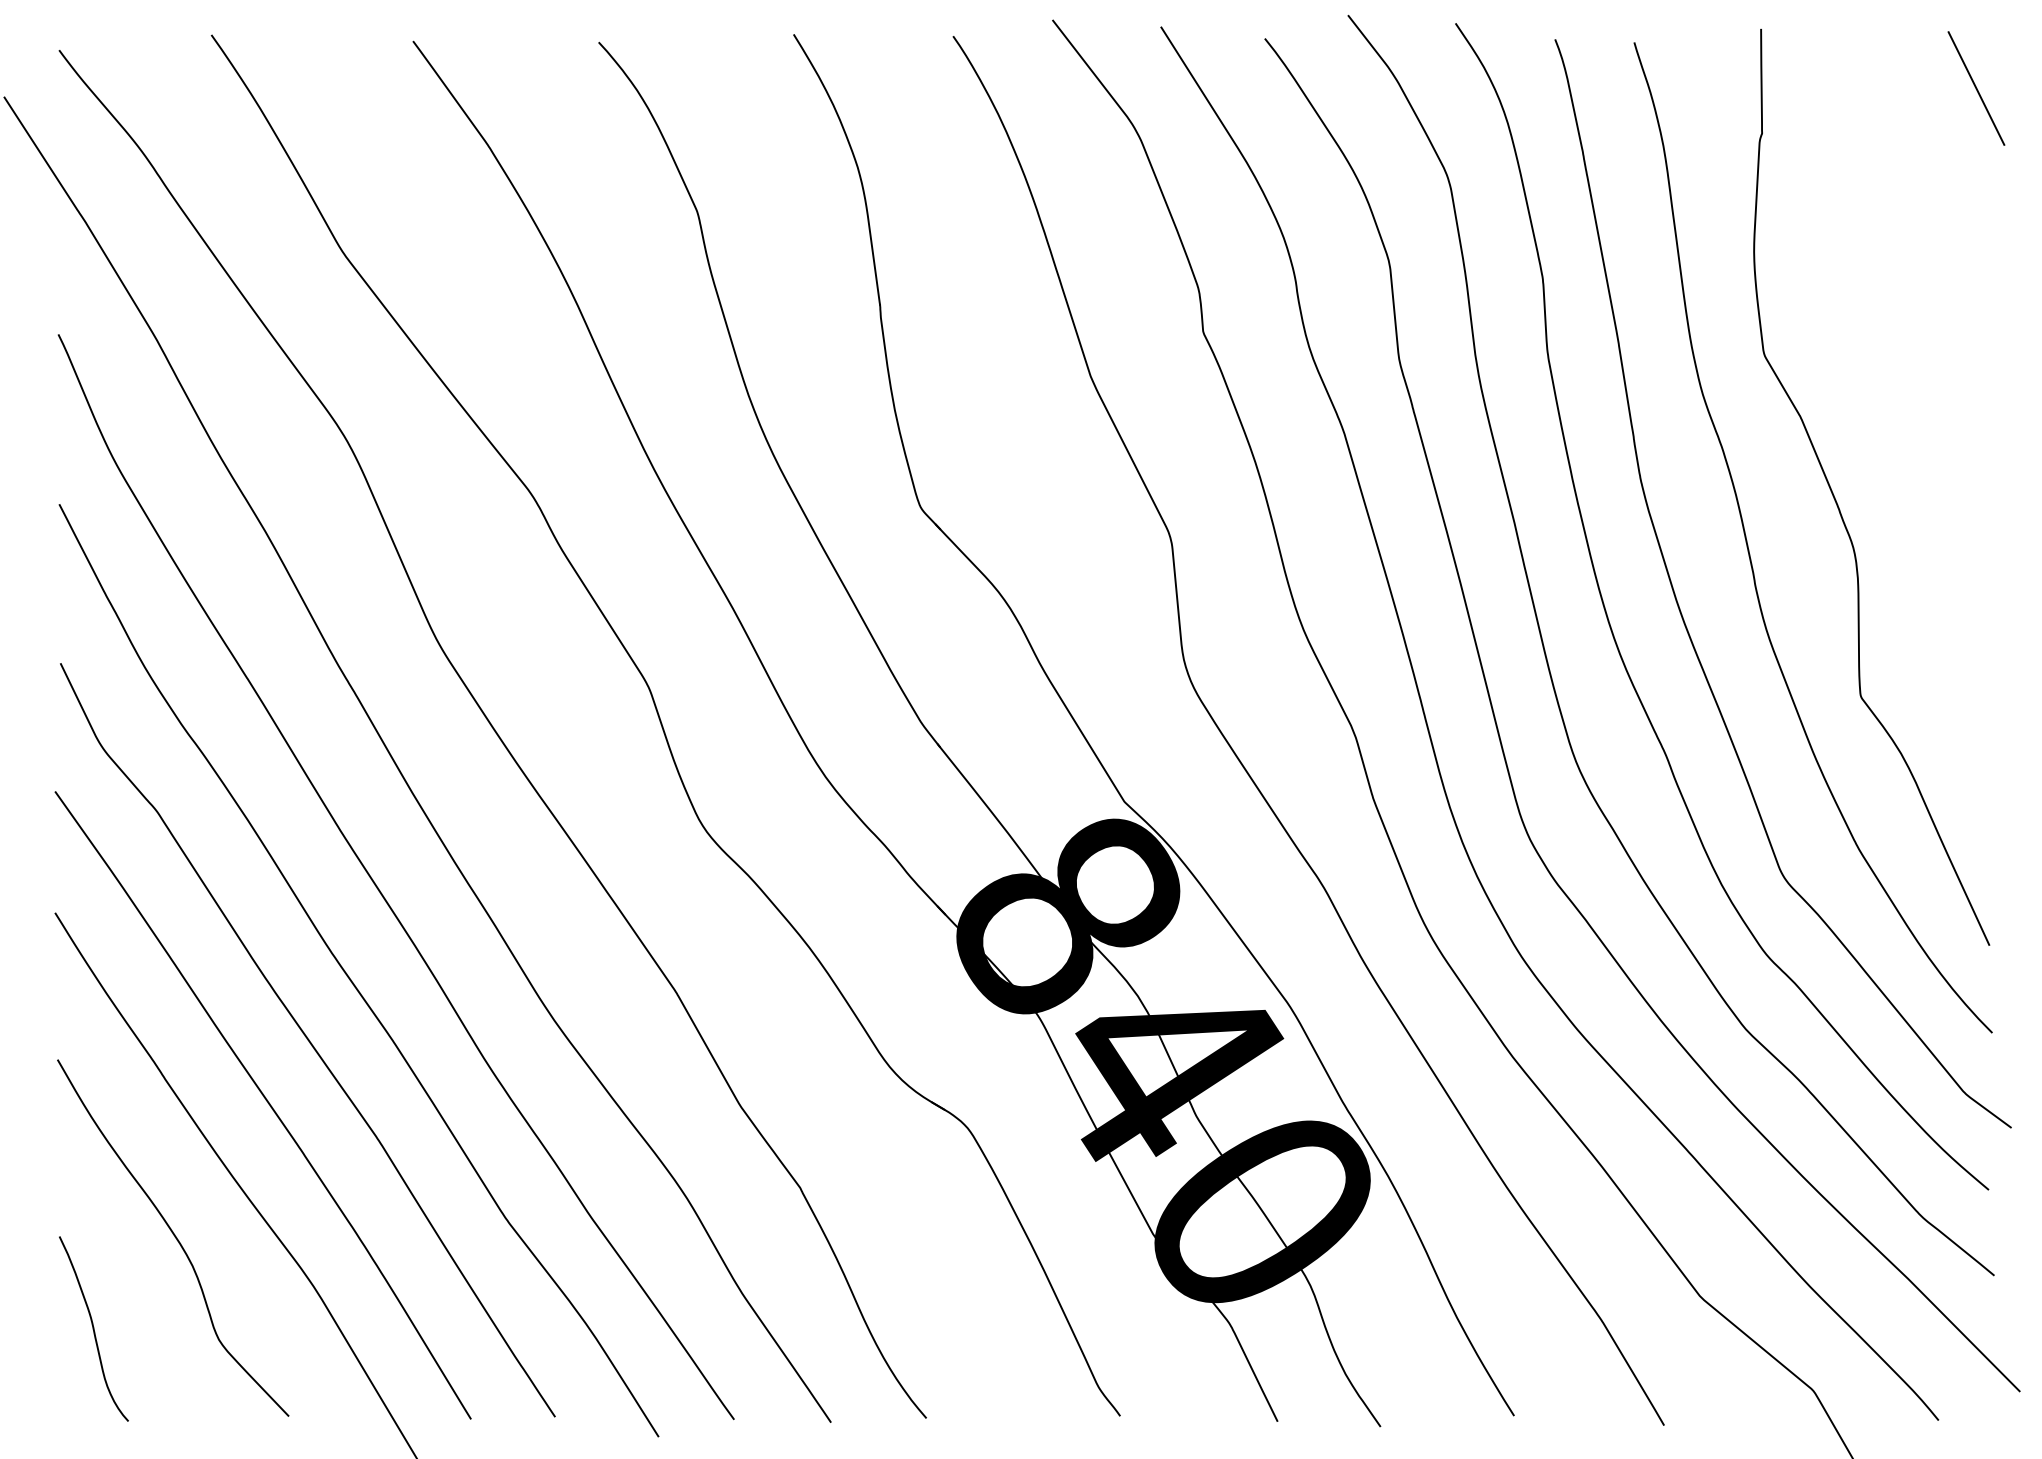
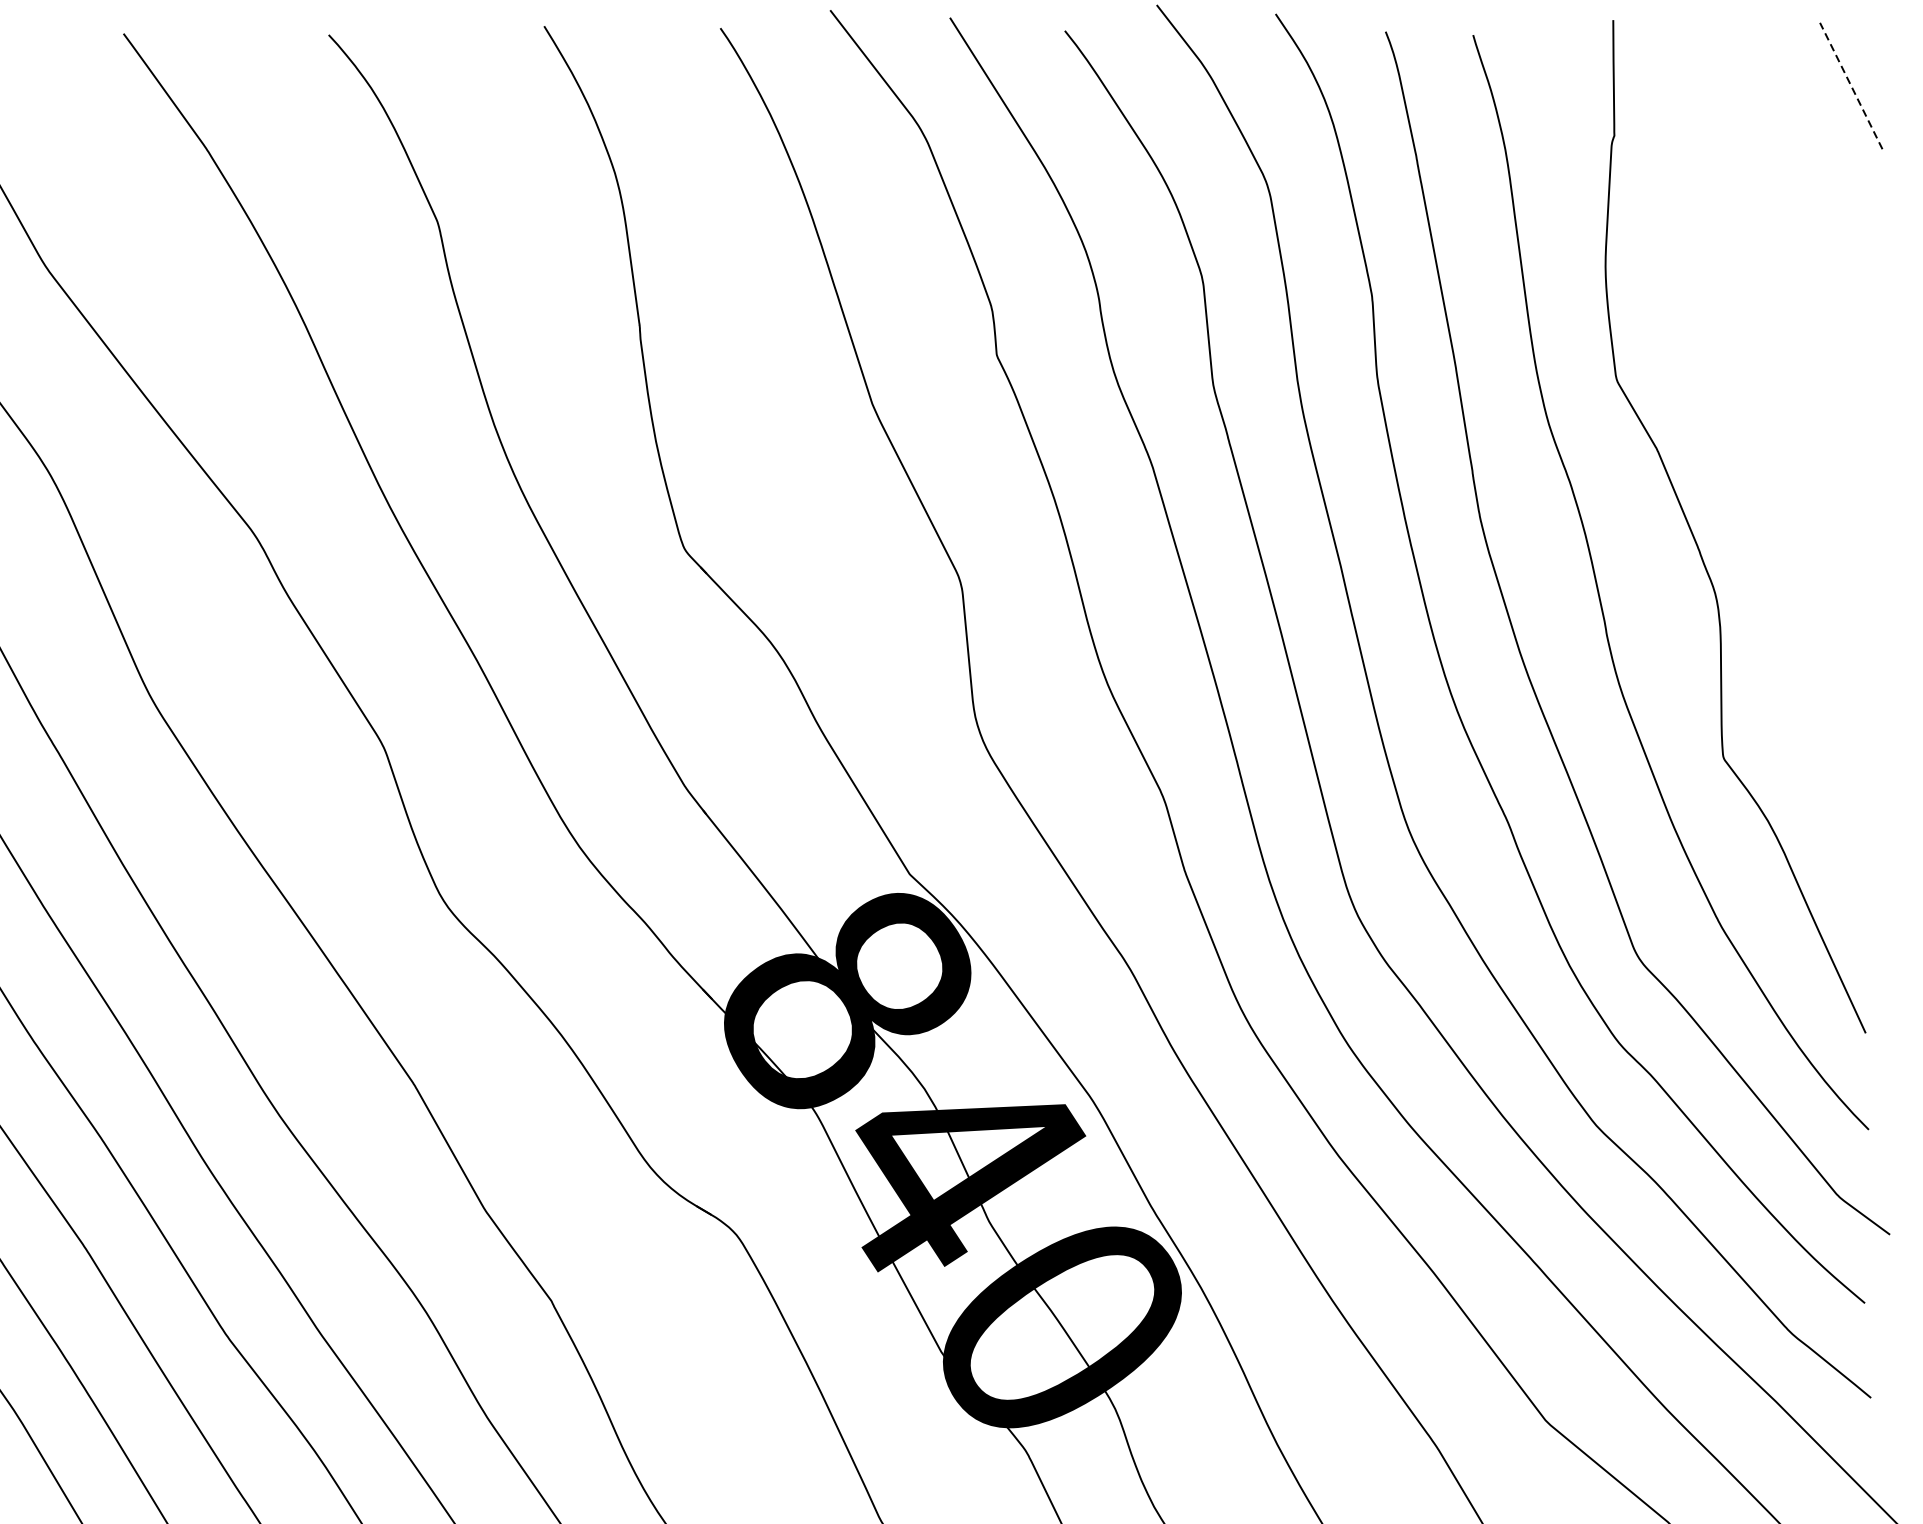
line: (1976, 88) -> (1851, 85), solid -> dashed

